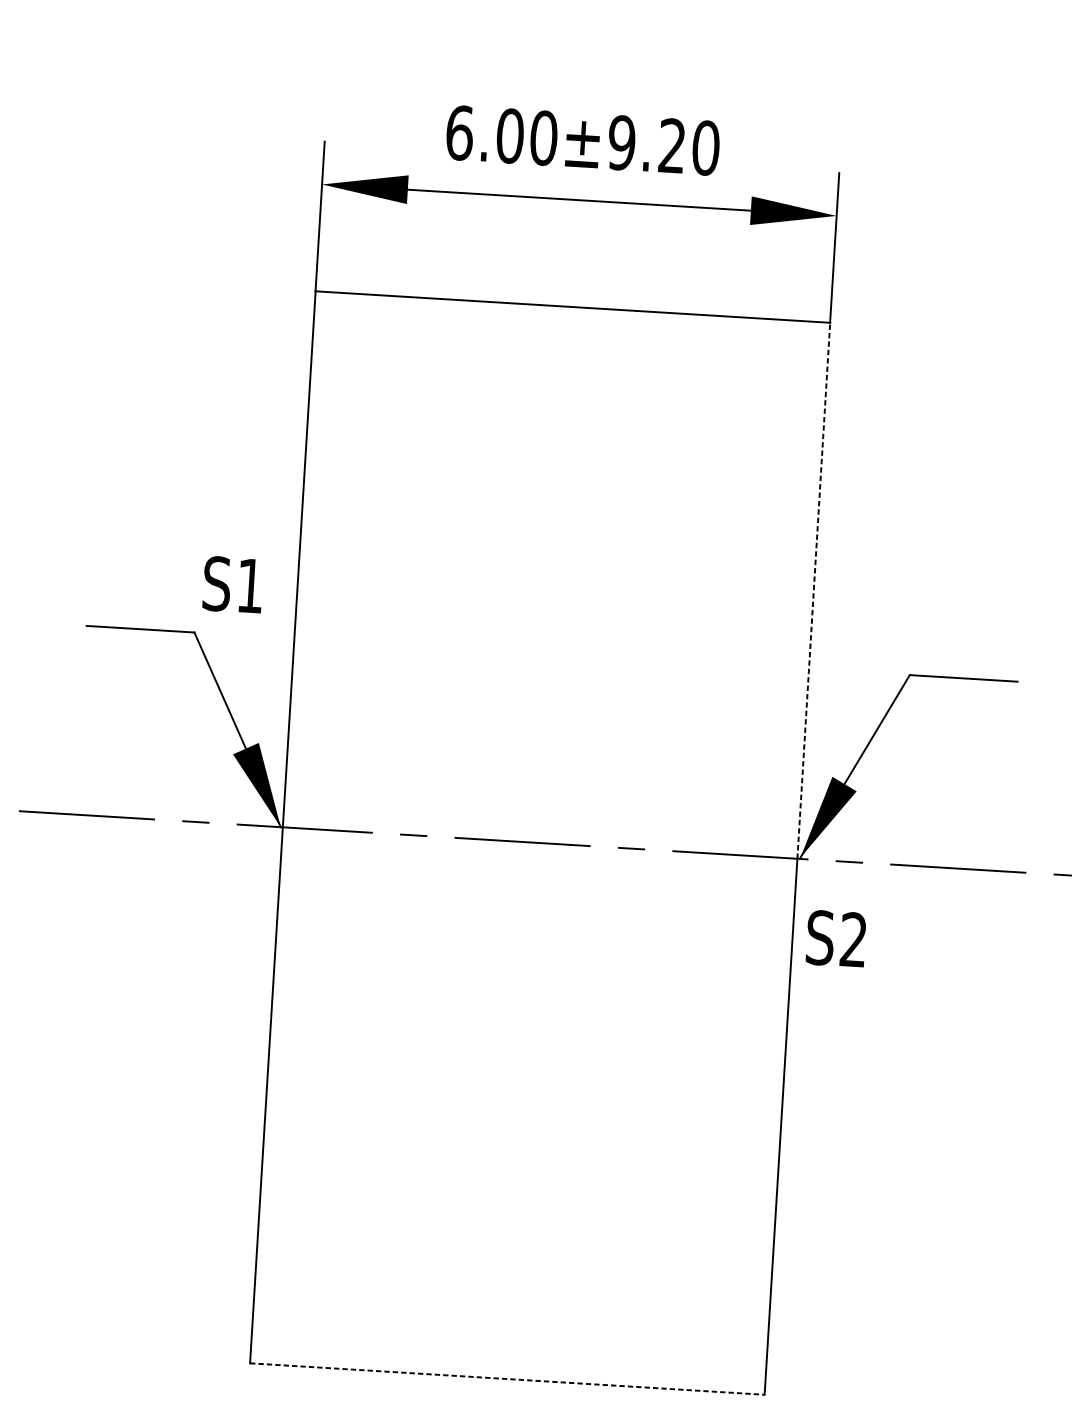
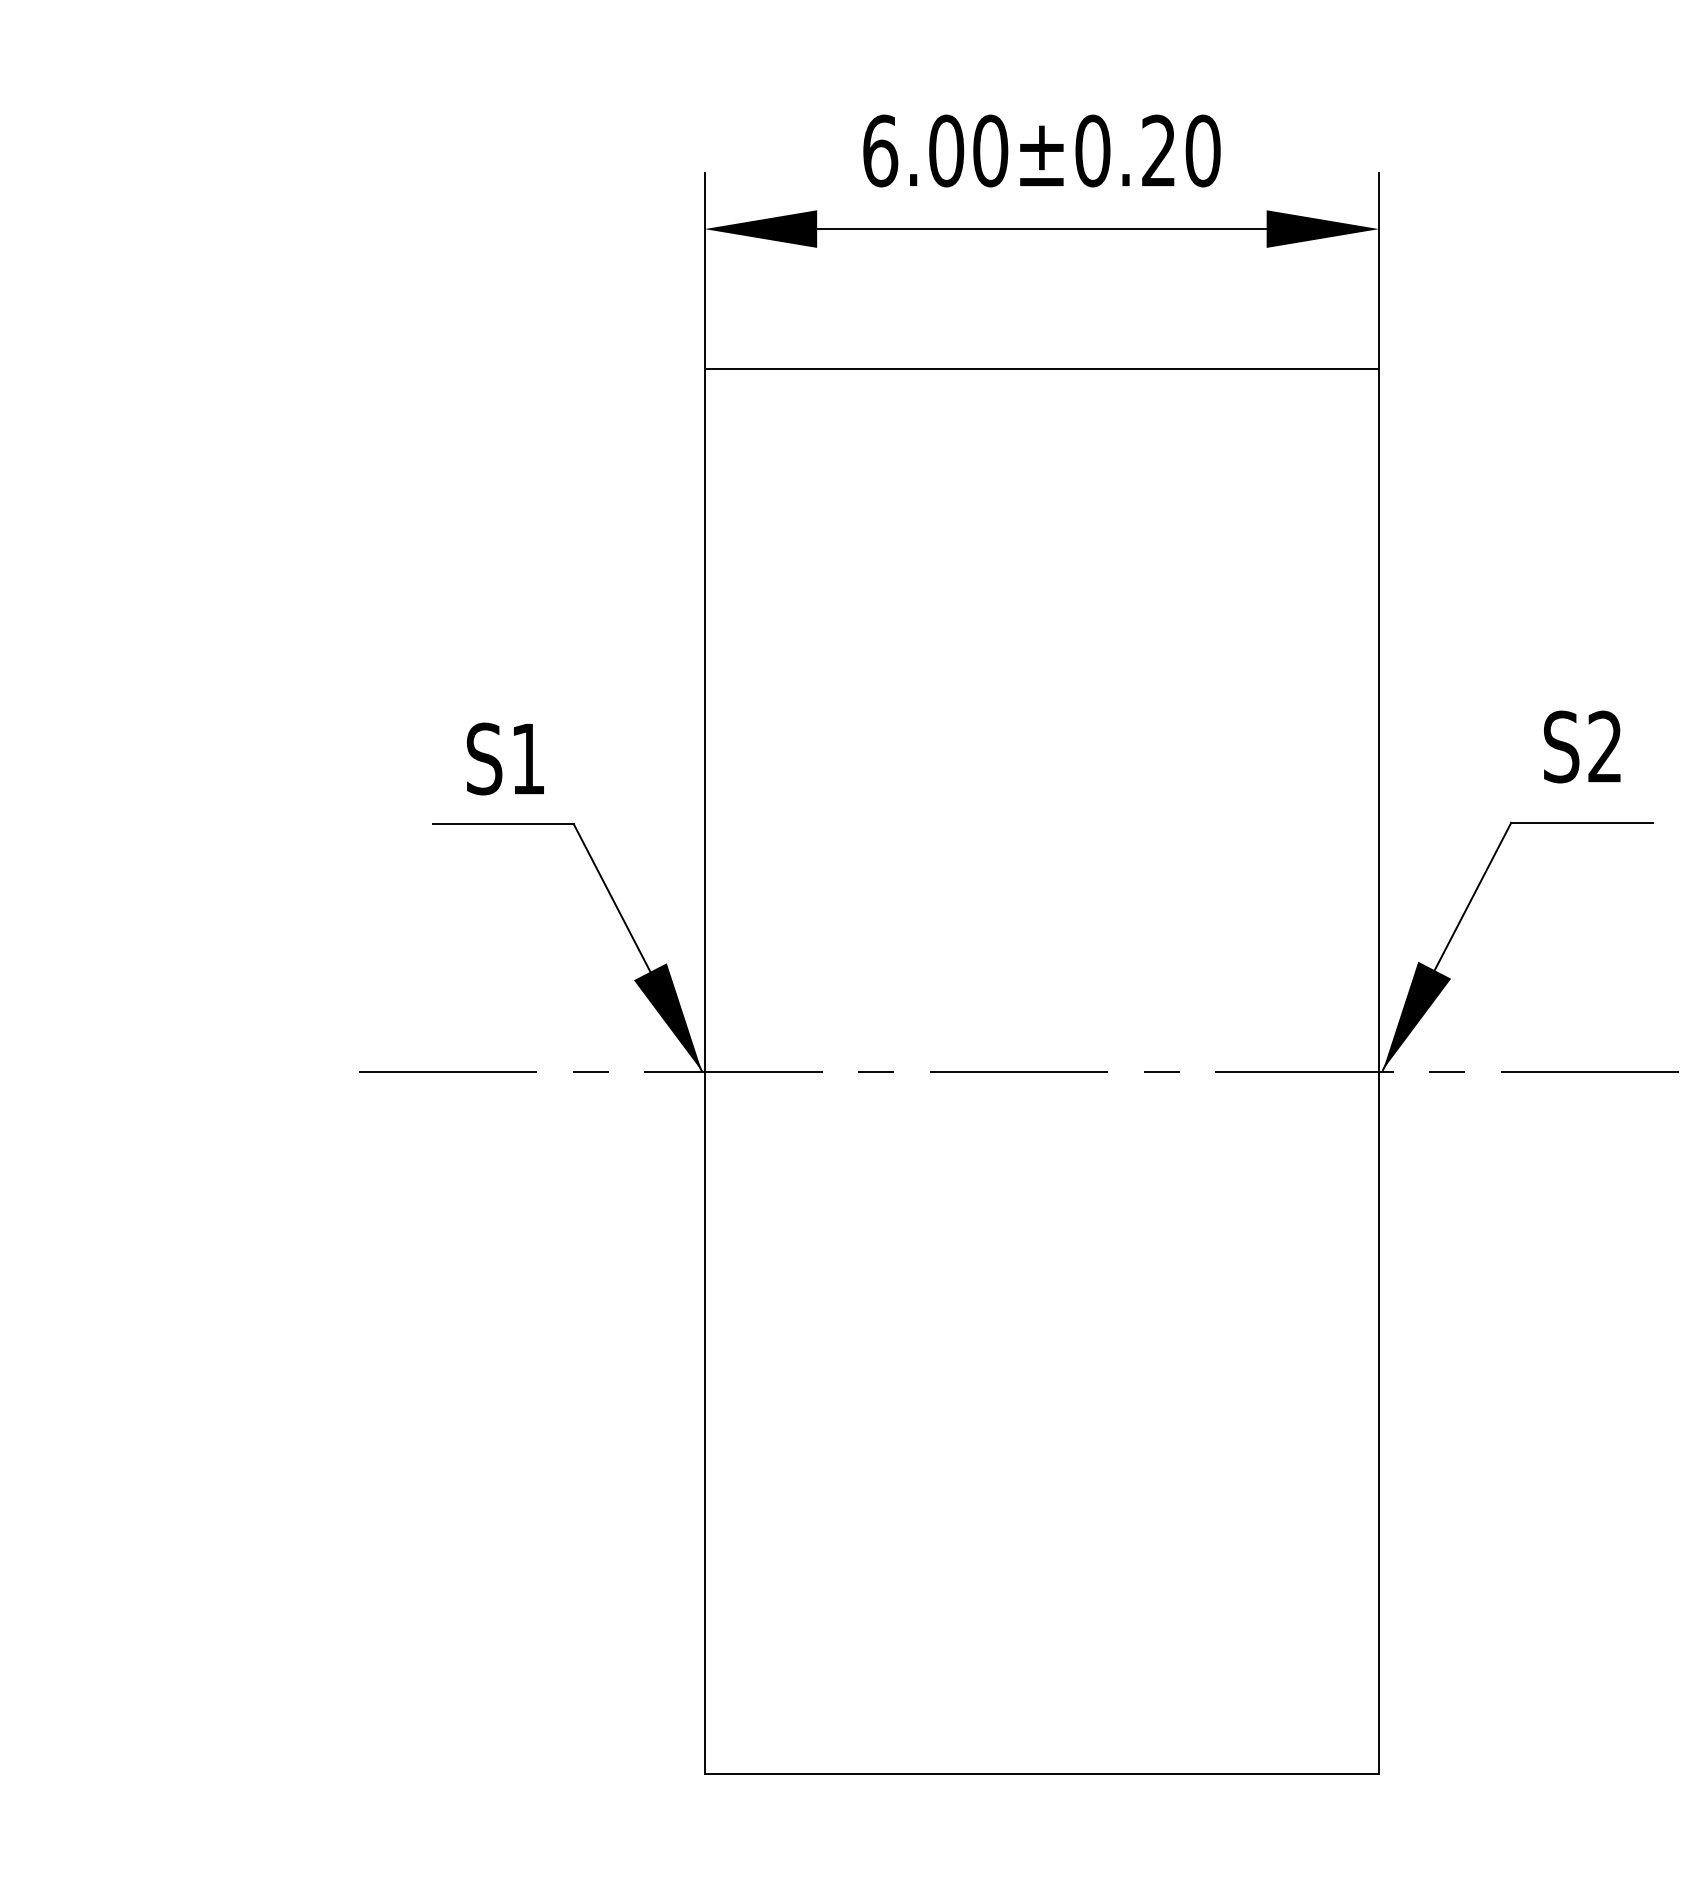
text: (621, 142) -> (1092, 150), 6.00±9.20 -> 6.00±0.20
text: (232, 584) -> (504, 758), moved
line: (814, 590) -> (1379, 719), dashed -> solid
text: (836, 938) -> (1582, 746), moved
line: (507, 1378) -> (1042, 1773), dashed -> solid

